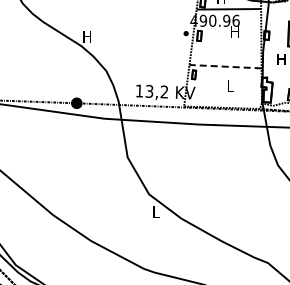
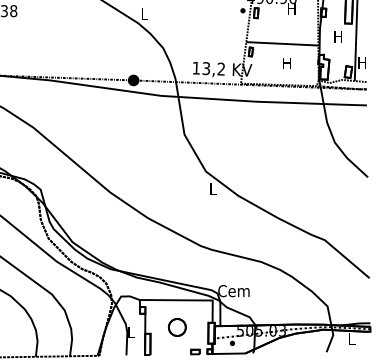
text: (86, 36) -> (143, 13), H -> L
line: (224, 66) -> (281, 43), dashed -> solid
text: (229, 86) -> (286, 63), L -> H

